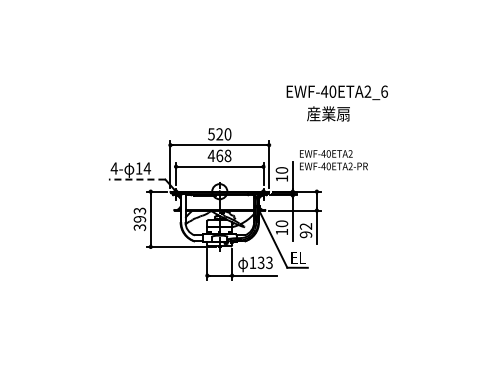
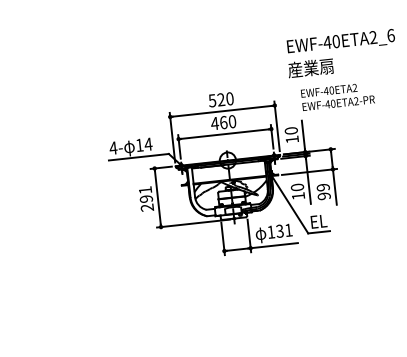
text: (328, 113) -> (310, 67), moved
text: (227, 155) -> (231, 121), 468 -> 460
text: (333, 160) -> (337, 96), moved
line: (136, 179) -> (138, 157), dashed -> solid
text: (139, 219) -> (145, 199), 393 -> 291
text: (306, 226) -> (323, 187), 92 -> 99
text: (269, 262) -> (288, 229), 133 -> 131

